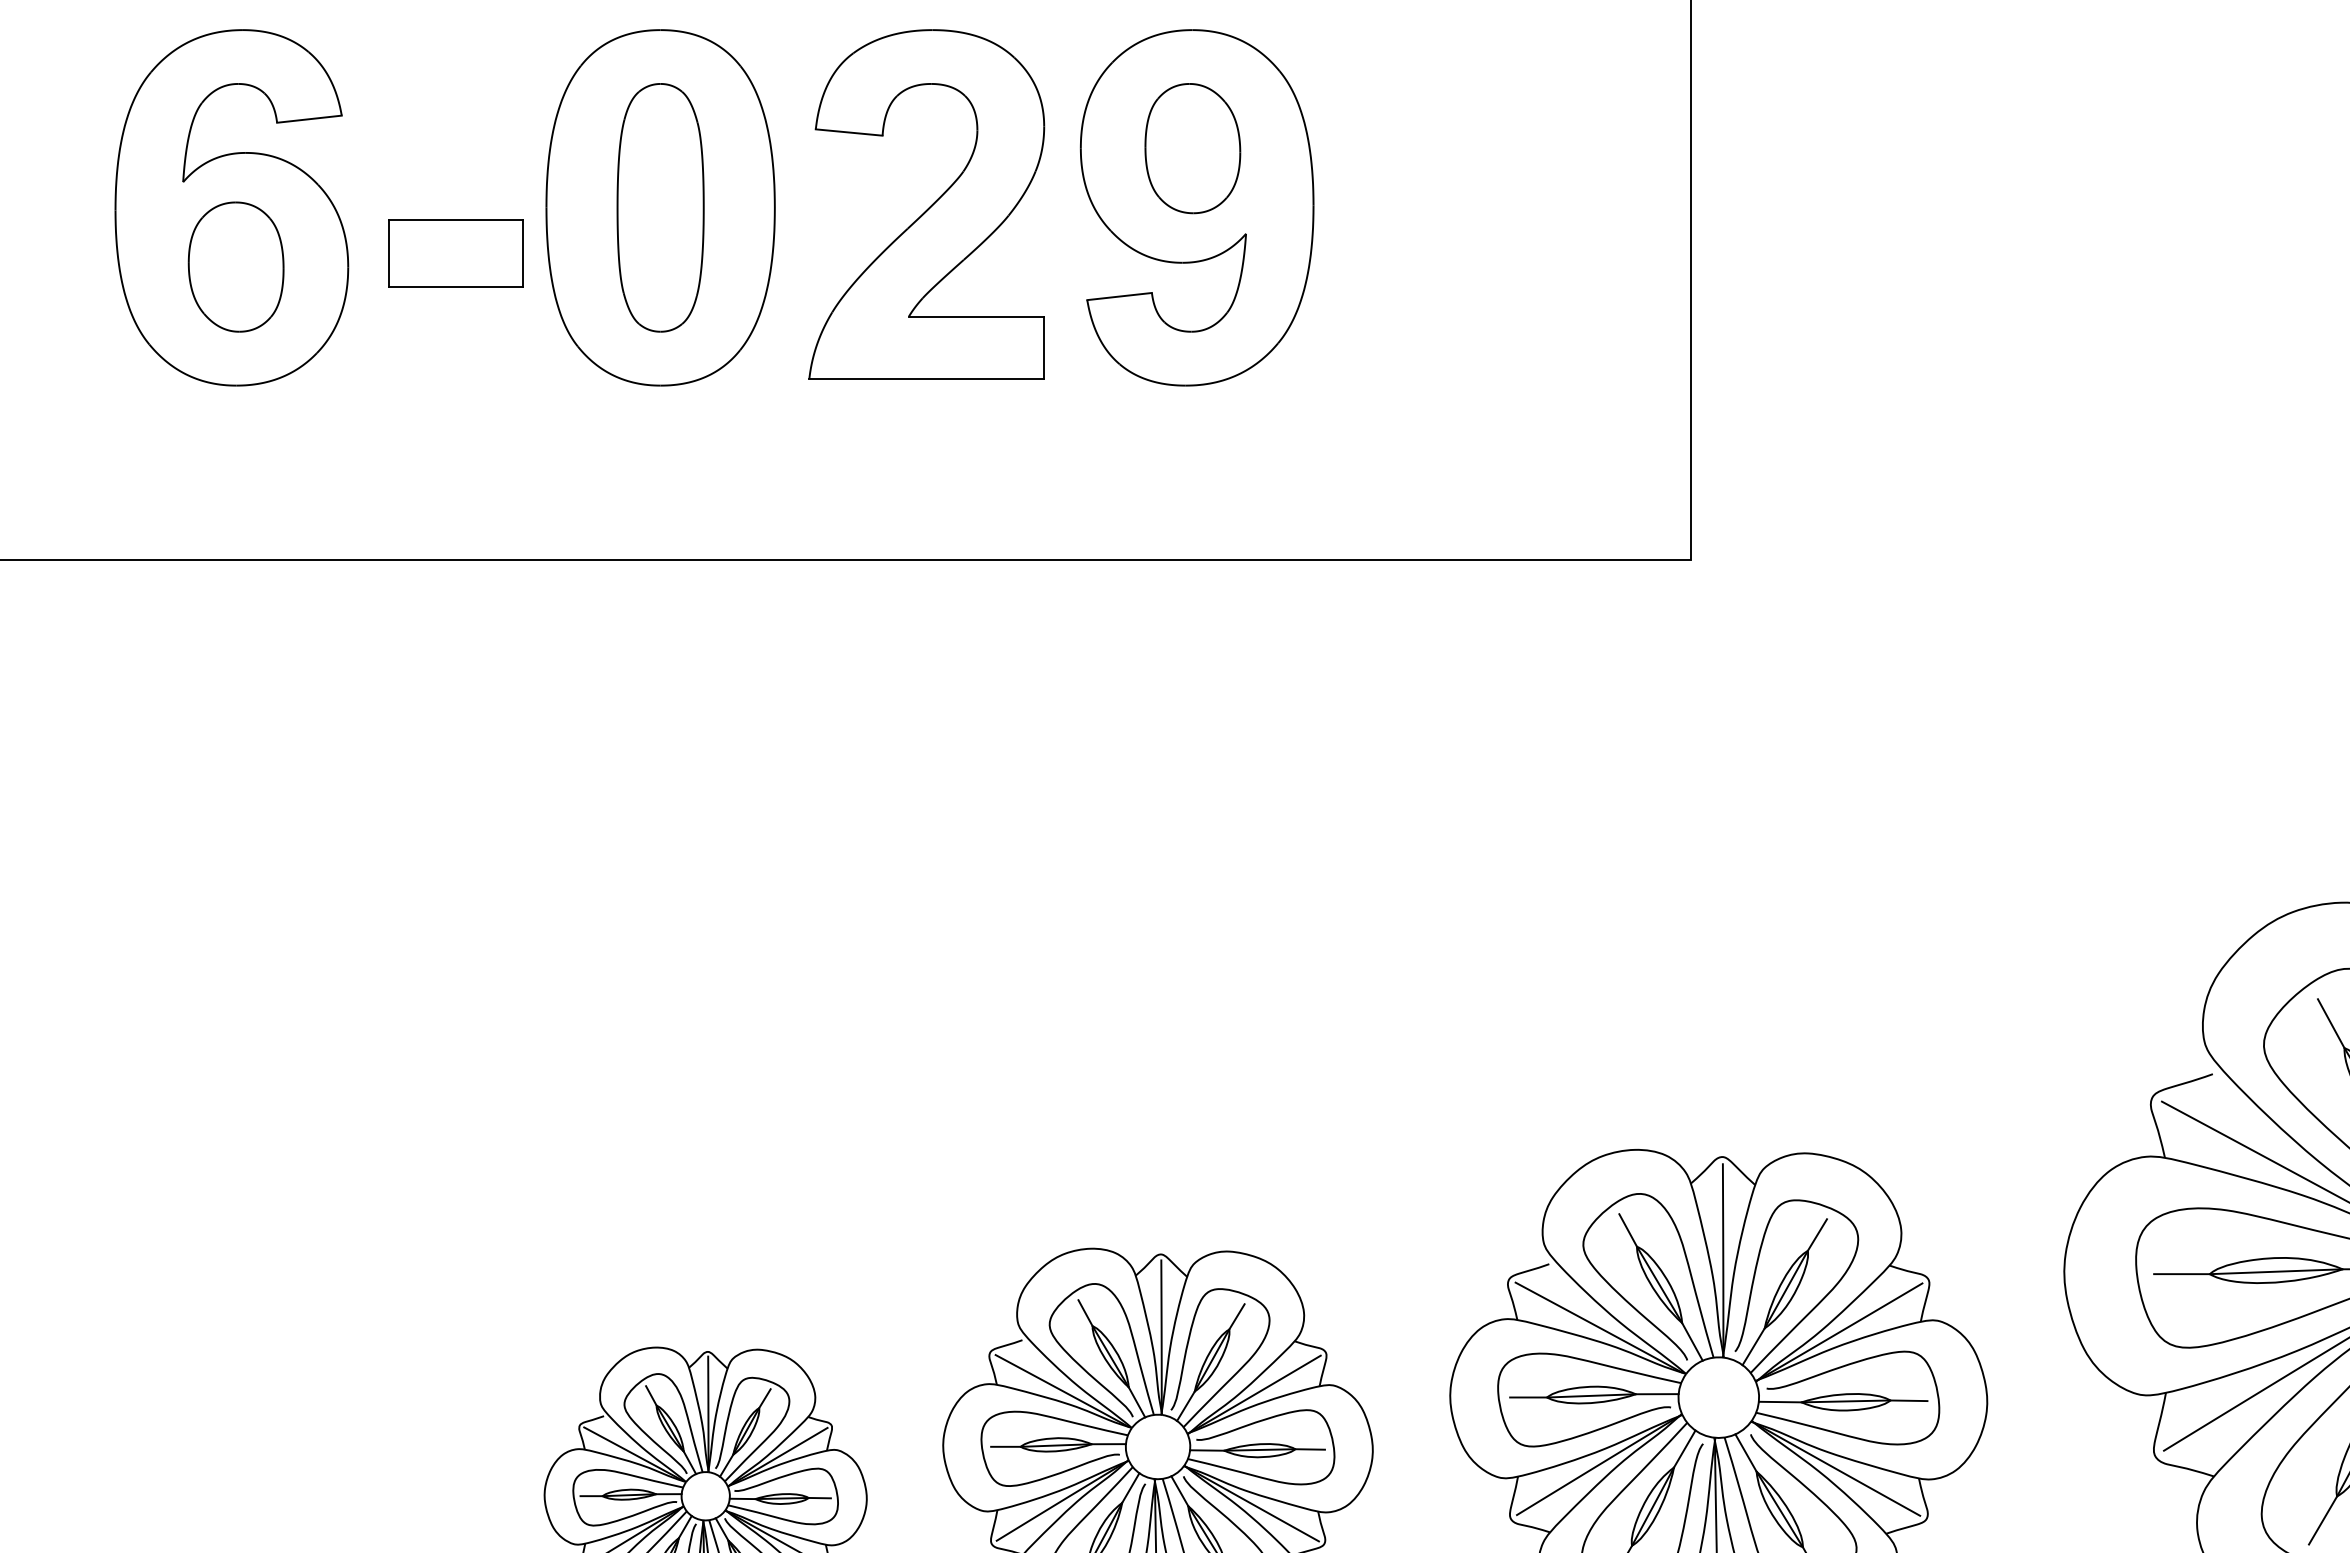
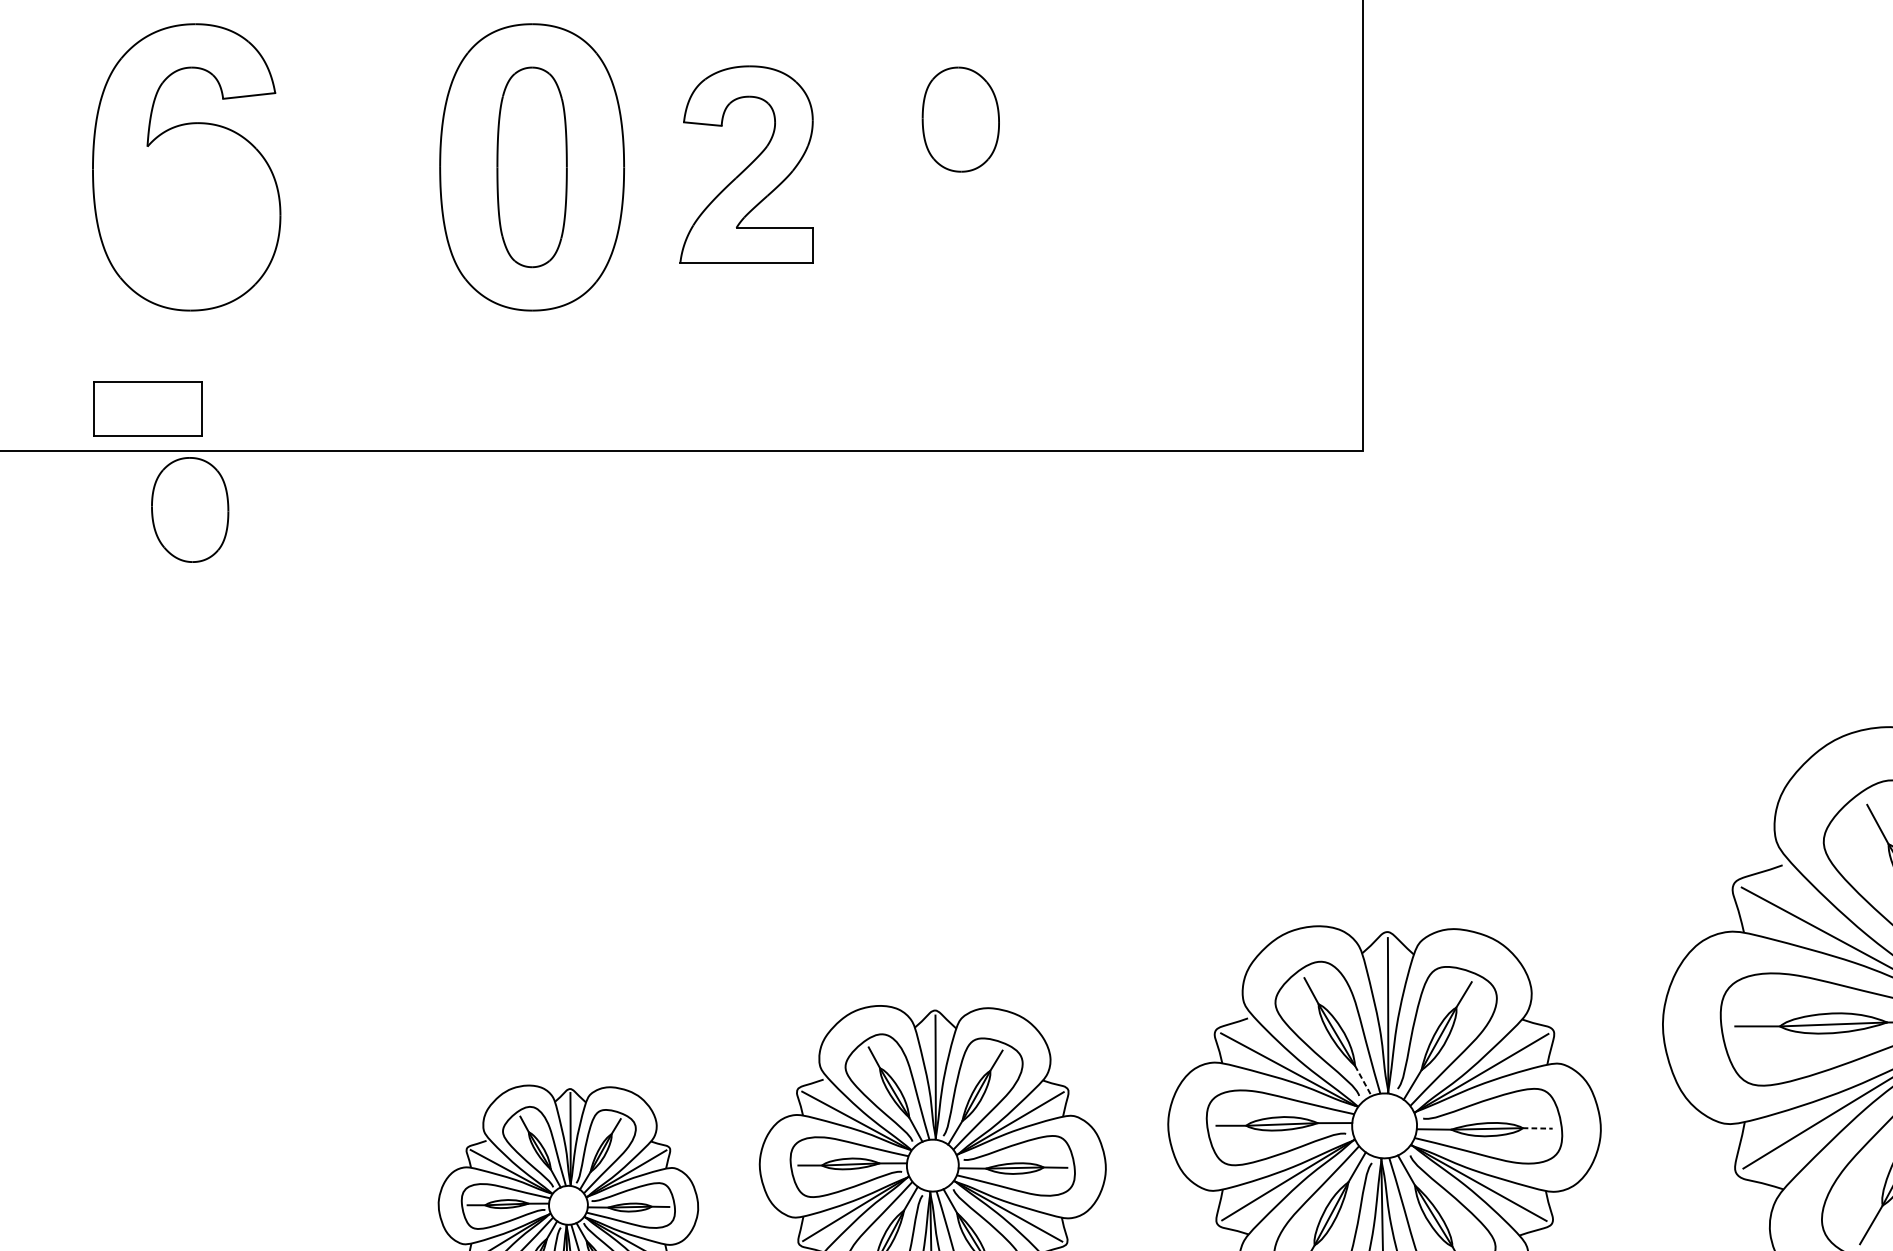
part: (926, 204) -> (746, 164), size x0.7
part: (1196, 207) -> (963, 167), removed
part: (455, 253) -> (147, 409), moved
part: (235, 266) -> (189, 509), moved
line: (1692, 1342) -> (1363, 1081), solid -> dashed
line: (1908, 1400) -> (1537, 1128), solid -> dashed

